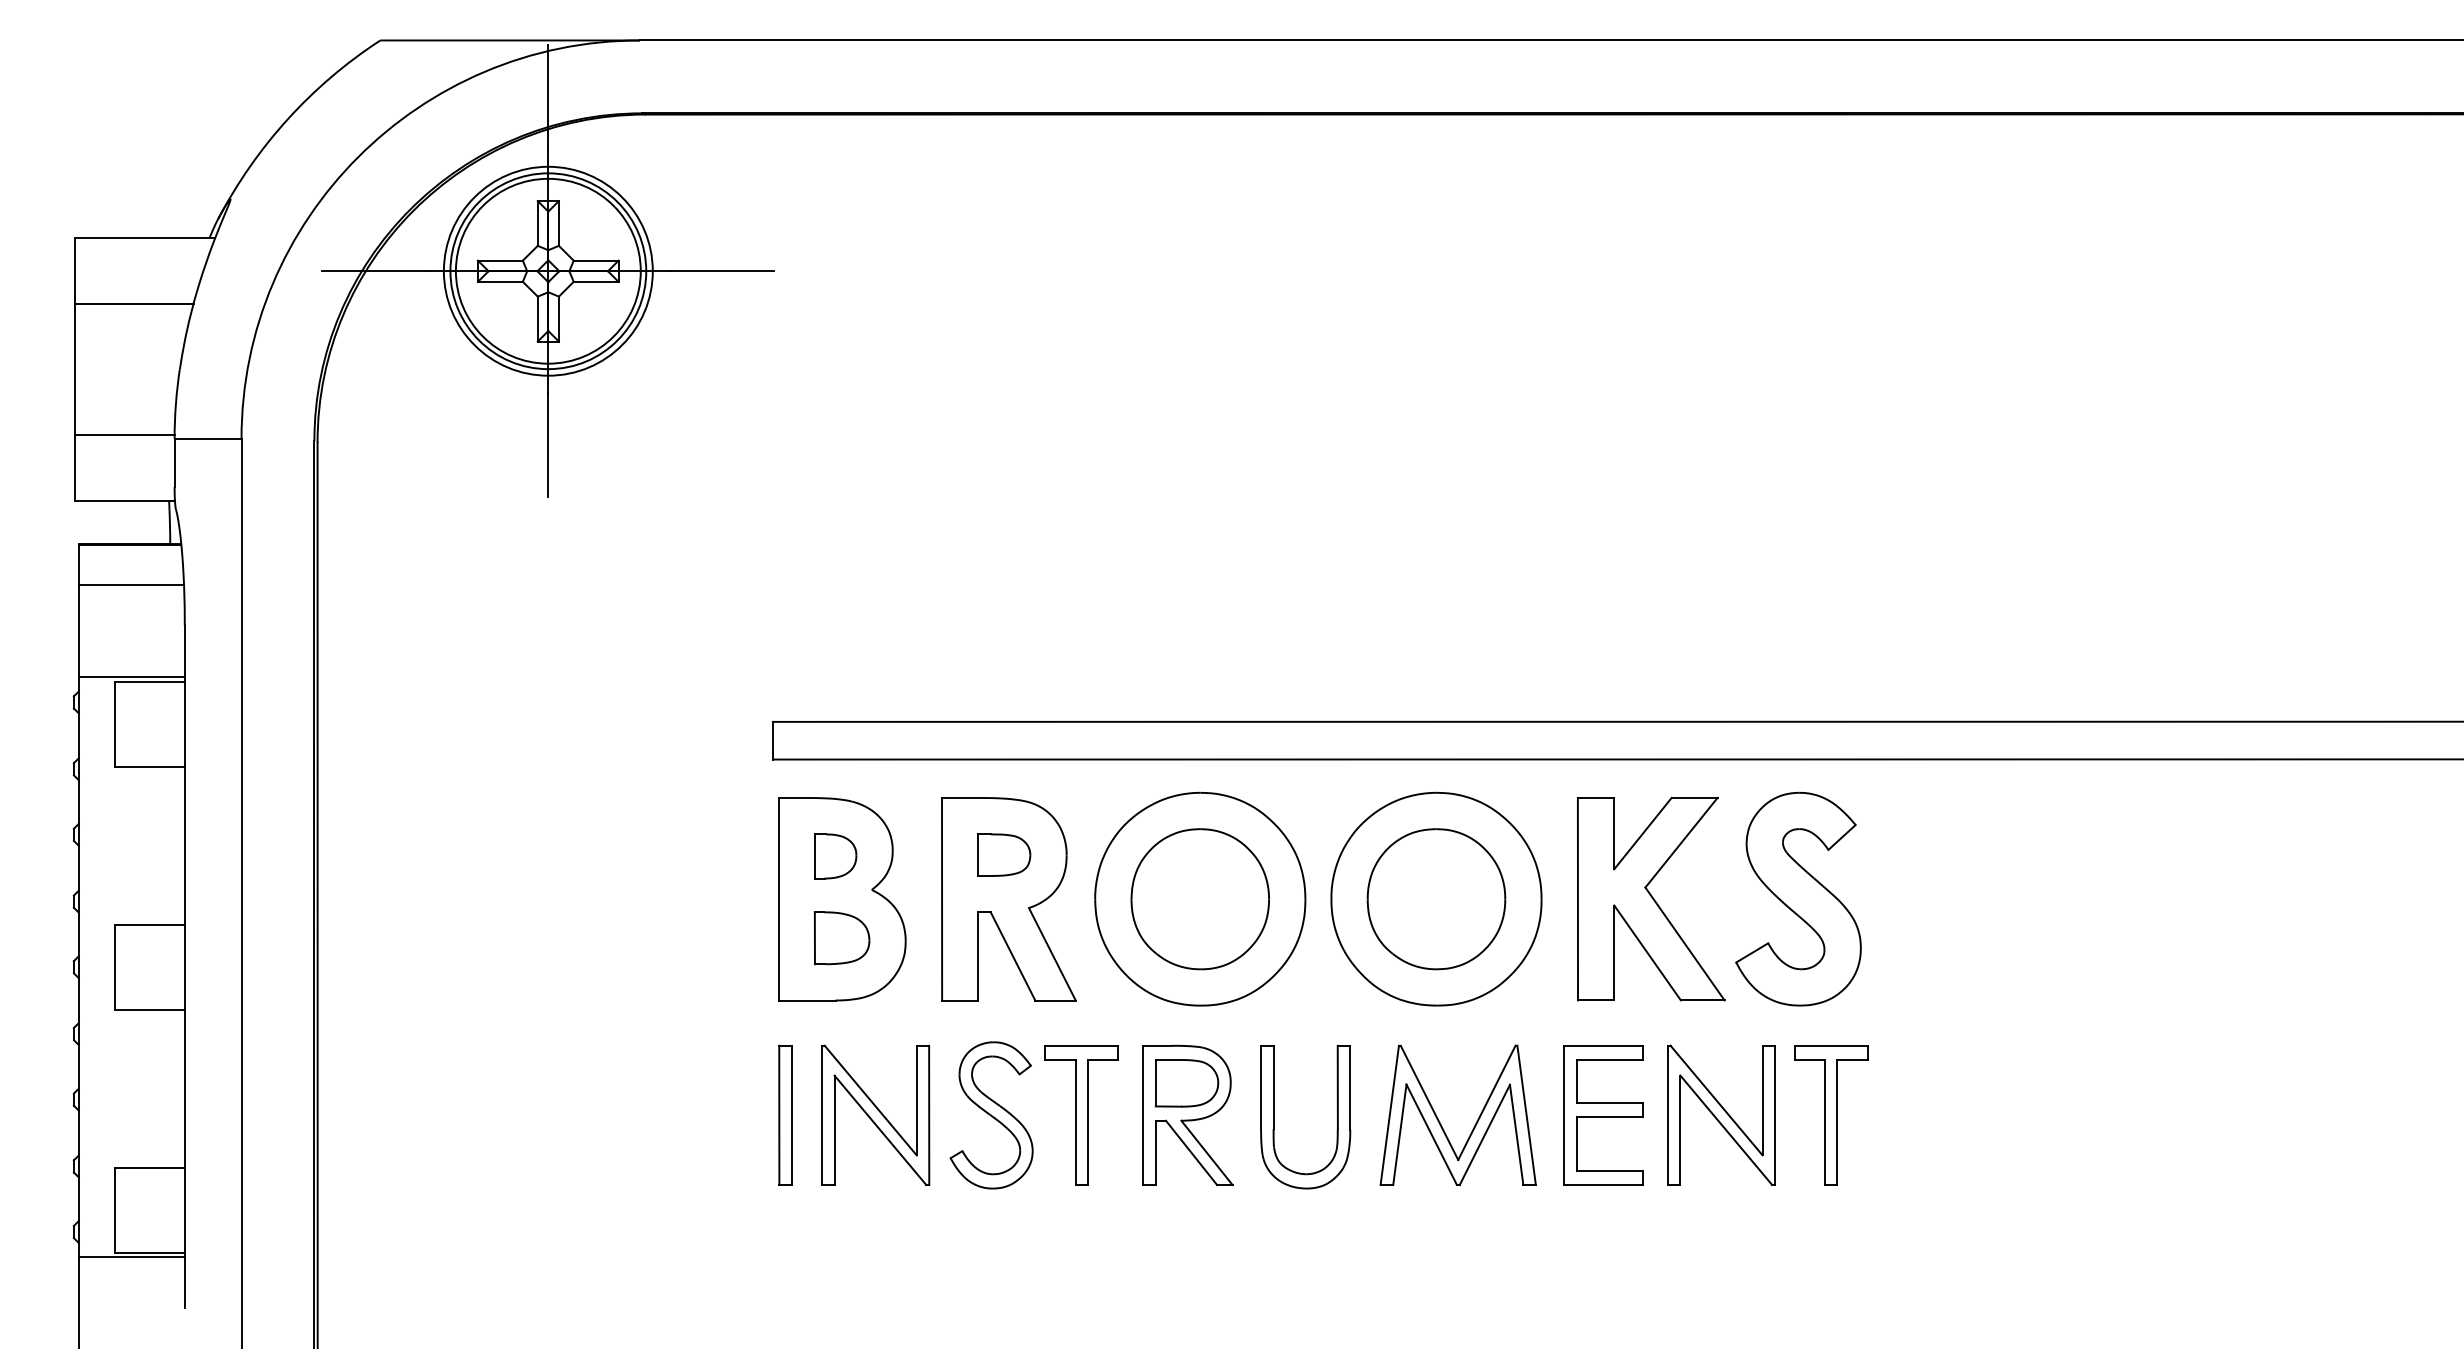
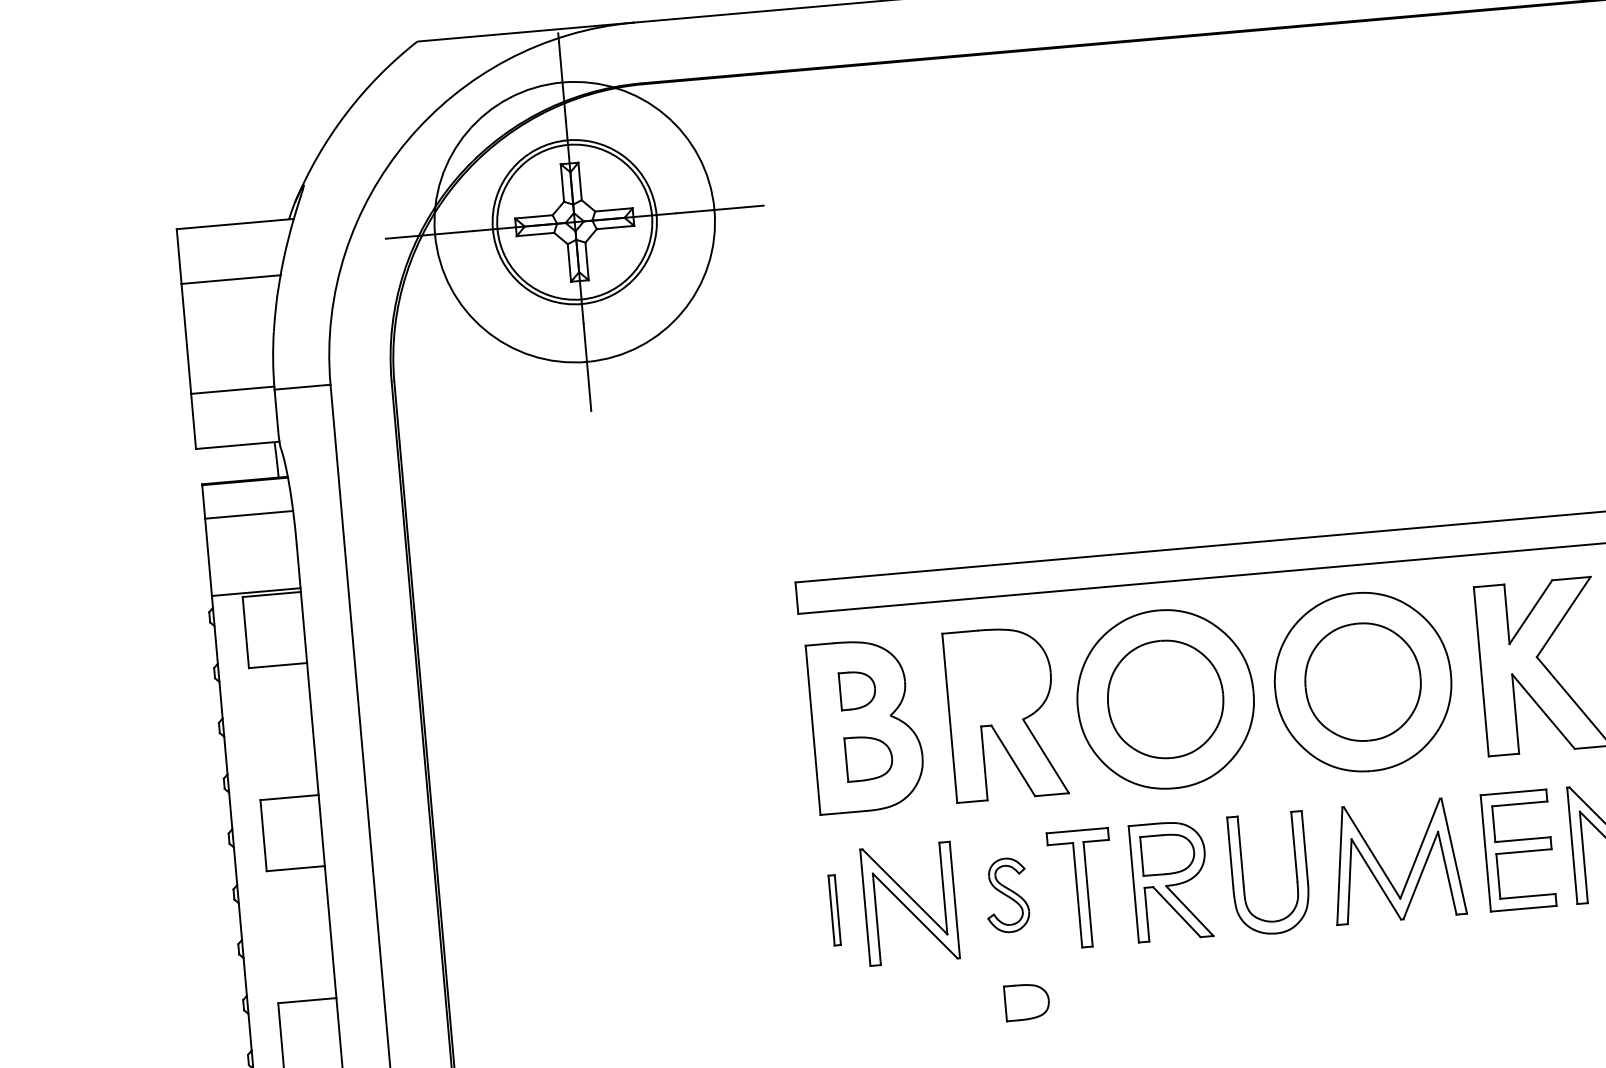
circle: (547, 270) -> (573, 221), size x1.6
part: (1004, 854) -> (1027, 1001), moved
part: (785, 1114) -> (834, 909), size x0.6
part: (991, 1115) -> (1006, 895), size x0.6

